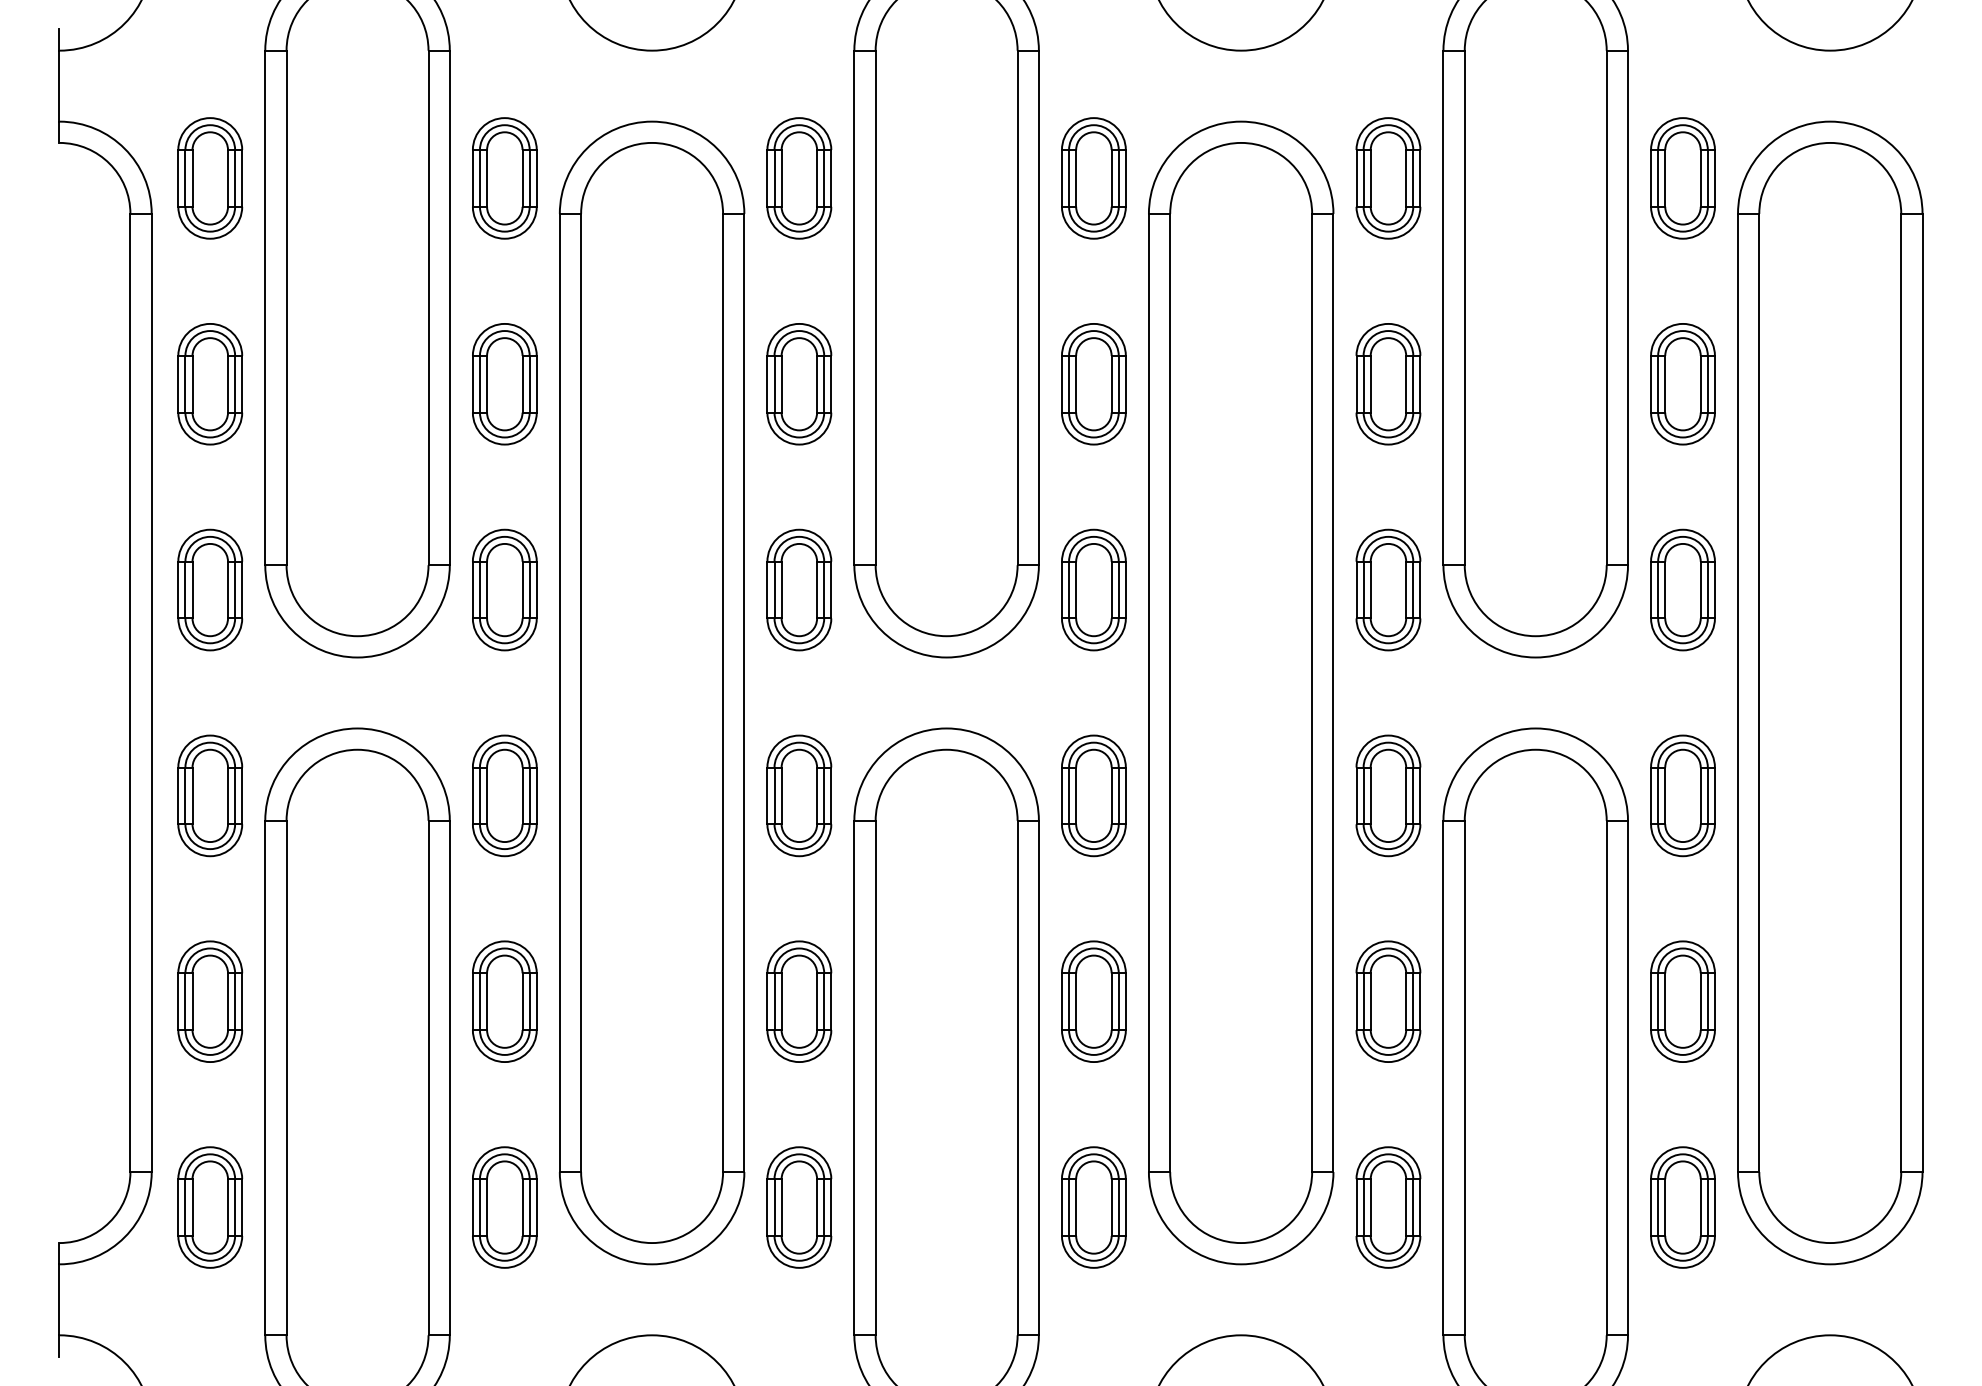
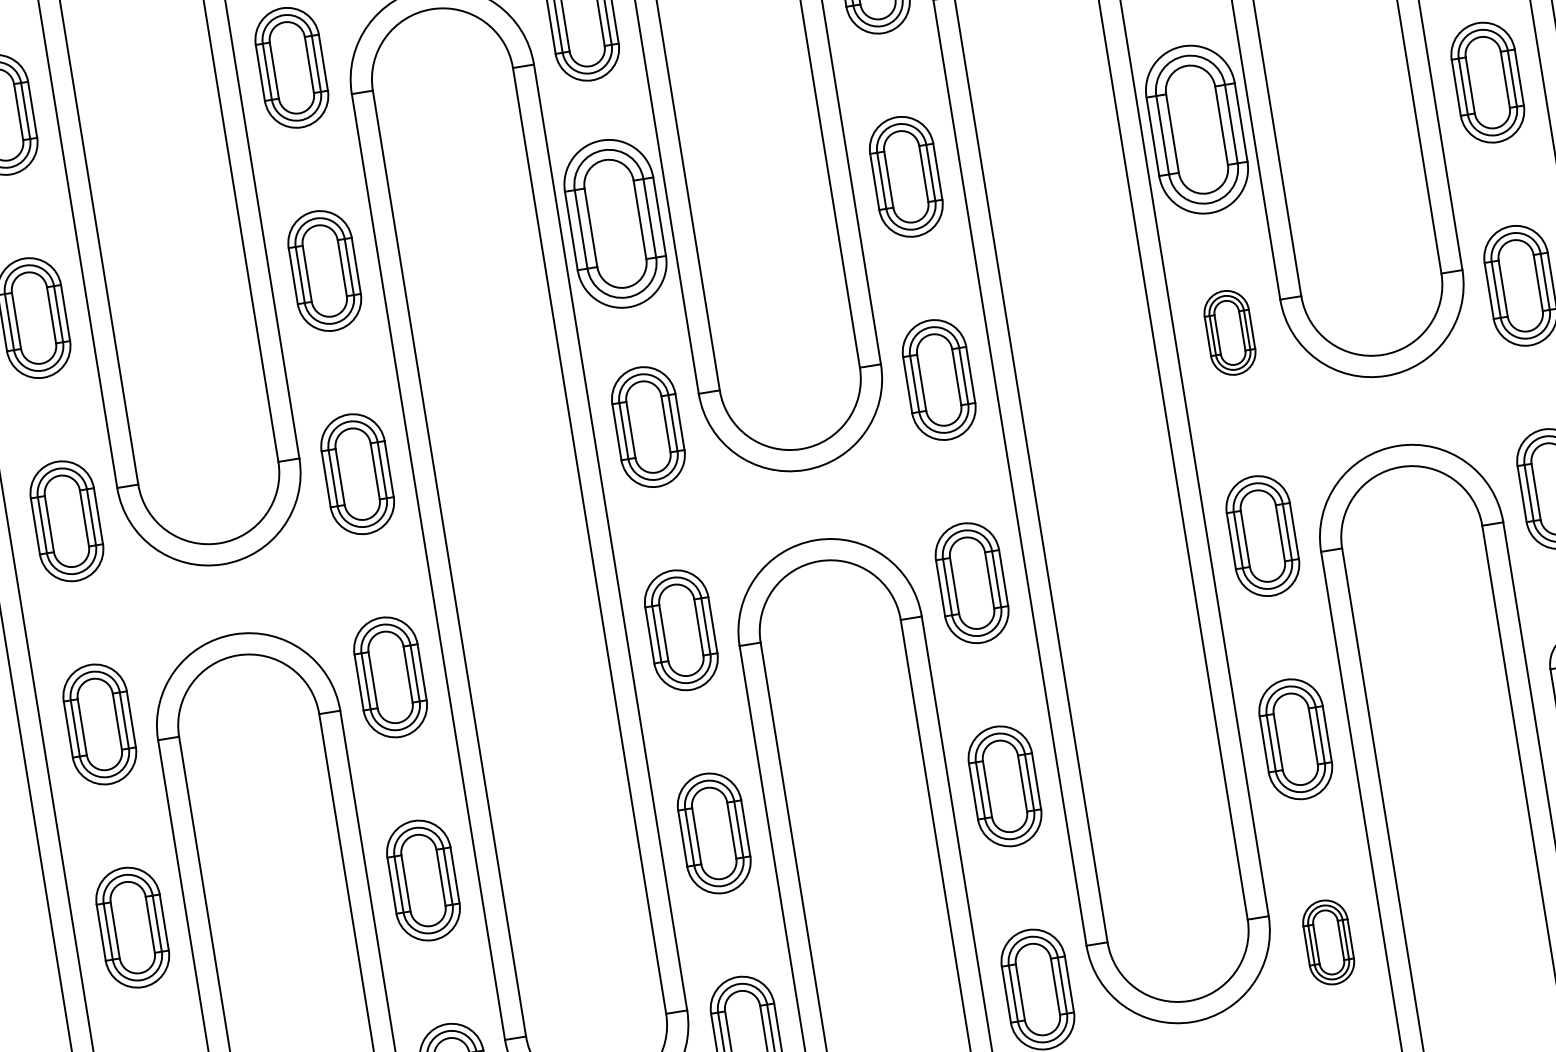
part: (799, 384) -> (615, 224), size x1.4
part: (1388, 384) -> (1197, 130), size x1.4
part: (1388, 589) -> (1229, 332), size x0.7
part: (1388, 1207) -> (1328, 942), size x0.7

